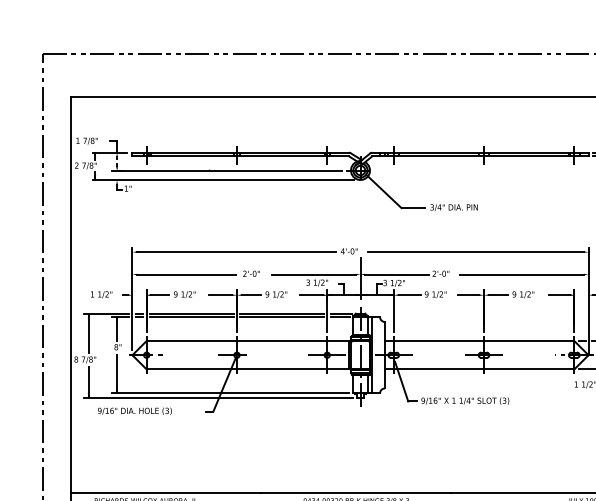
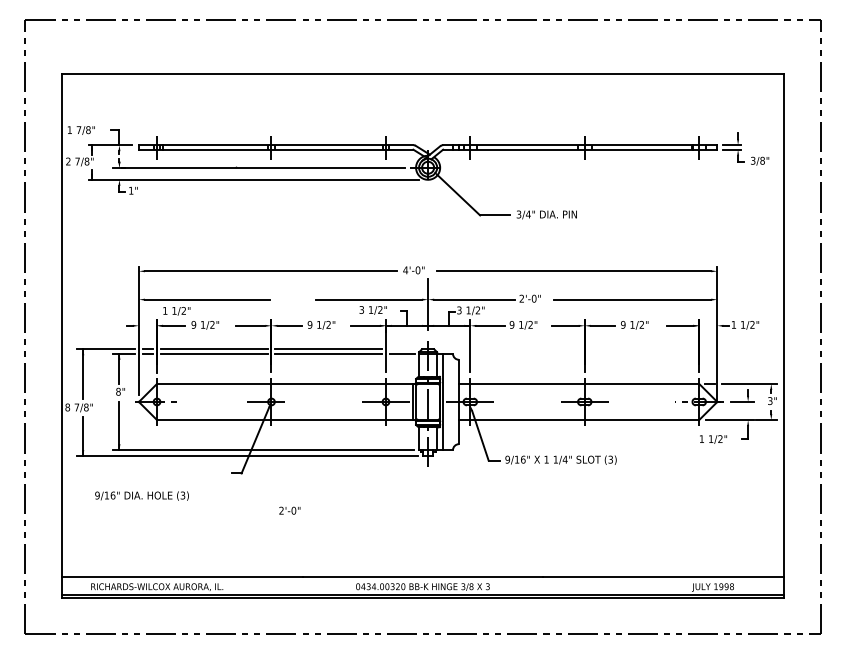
text: (251, 273) -> (289, 510), moved
text: (101, 294) -> (176, 311), moved
line: (341, 313) -> (403, 349), removed
text: (134, 410) -> (141, 495), moved

